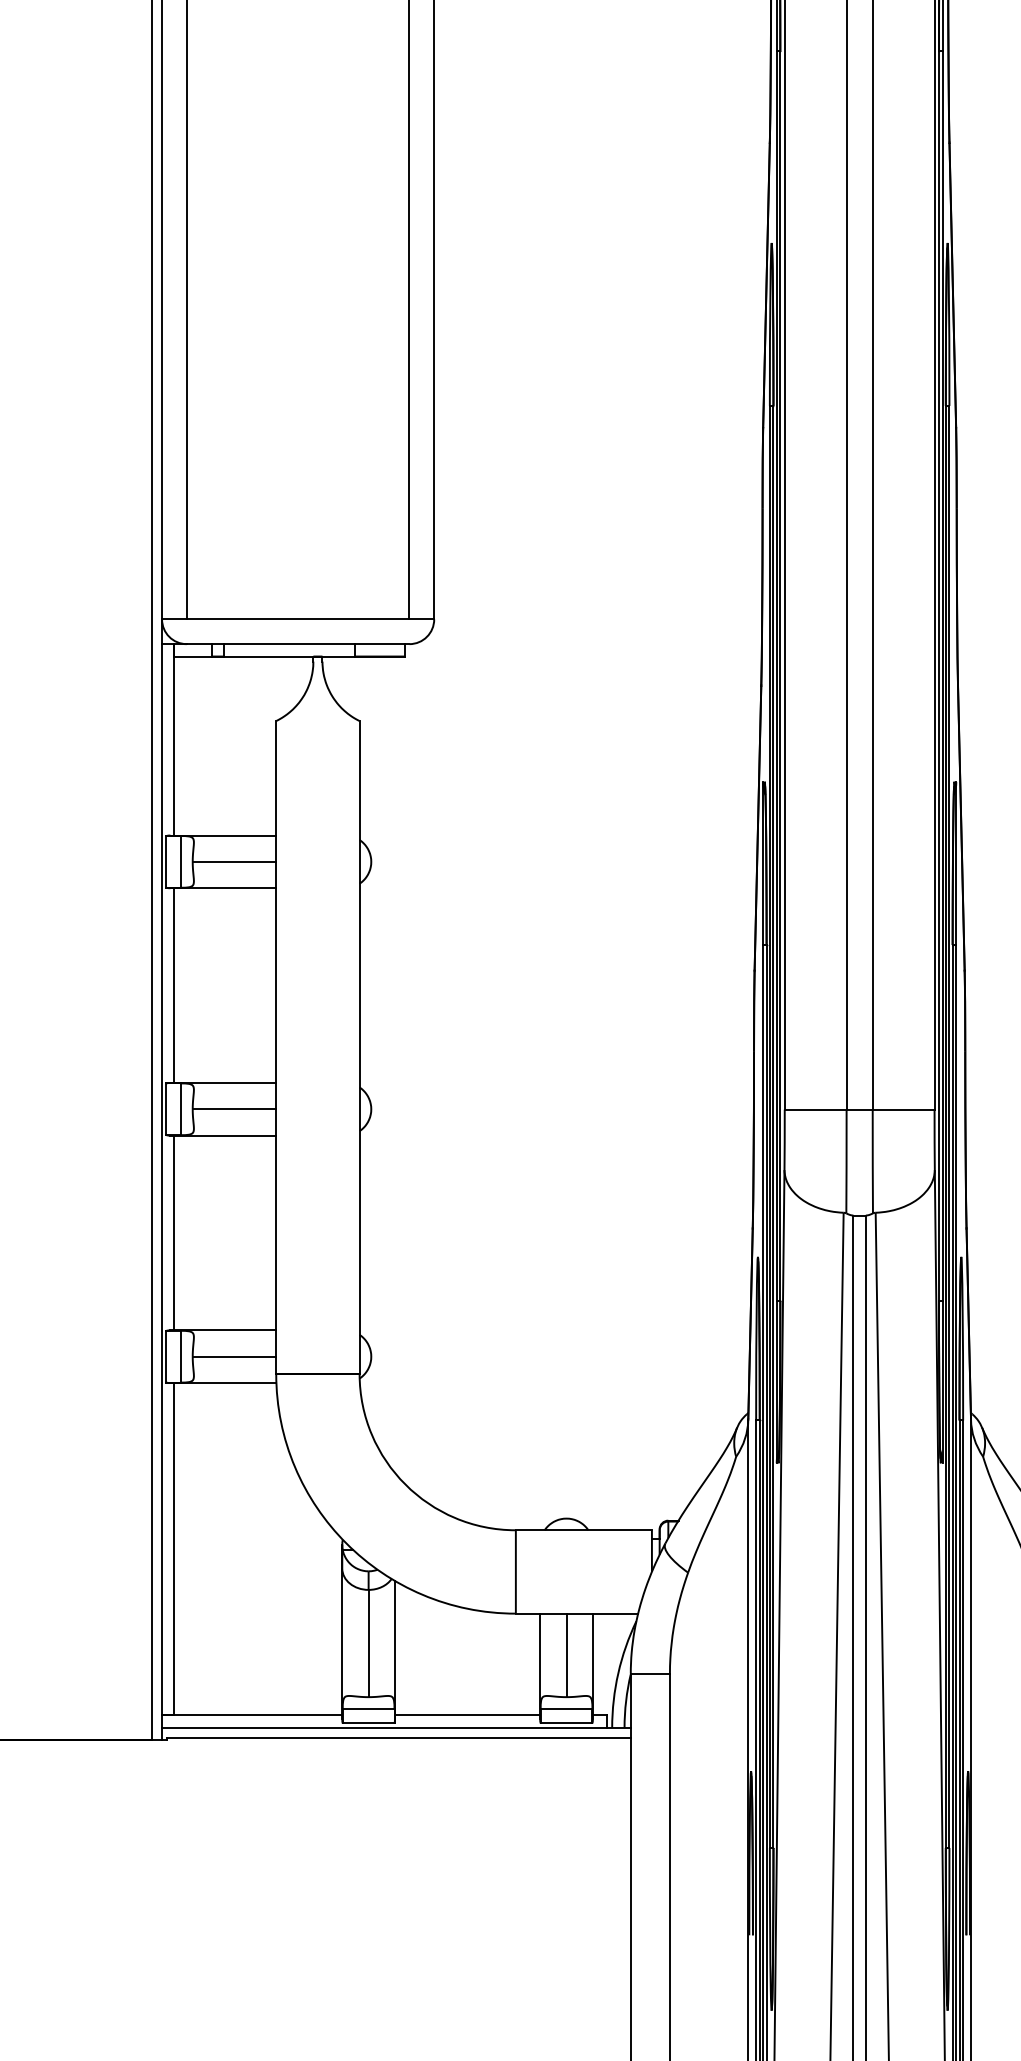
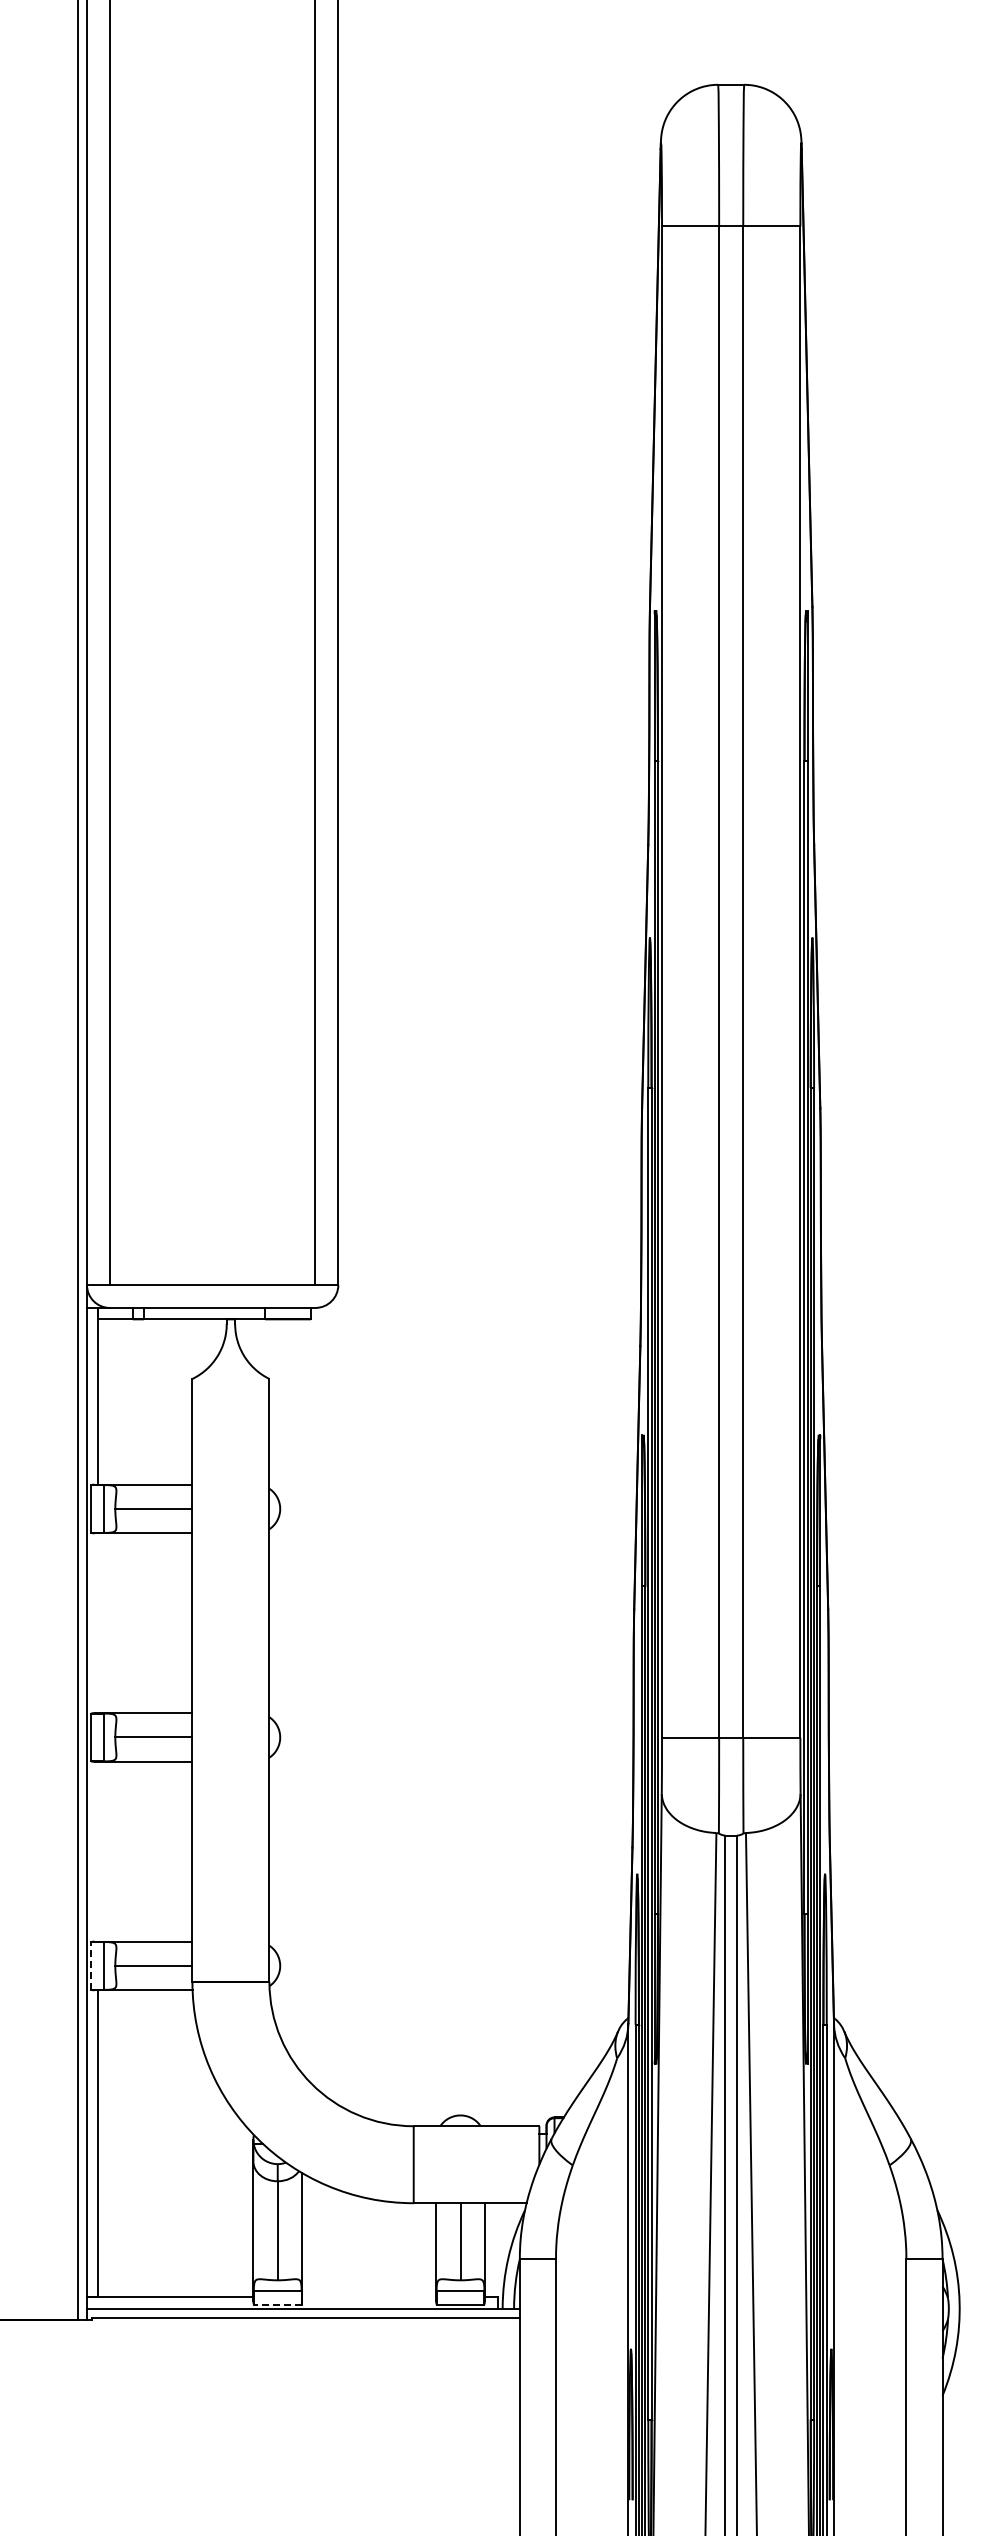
line: (174, 985) -> (98, 1623), removed
line: (174, 1232) -> (98, 1851), removed
line: (166, 1356) -> (91, 1965), solid -> dashed
line: (467, 1715) -> (369, 2297), removed
line: (368, 1723) -> (277, 2304), solid -> dashed

